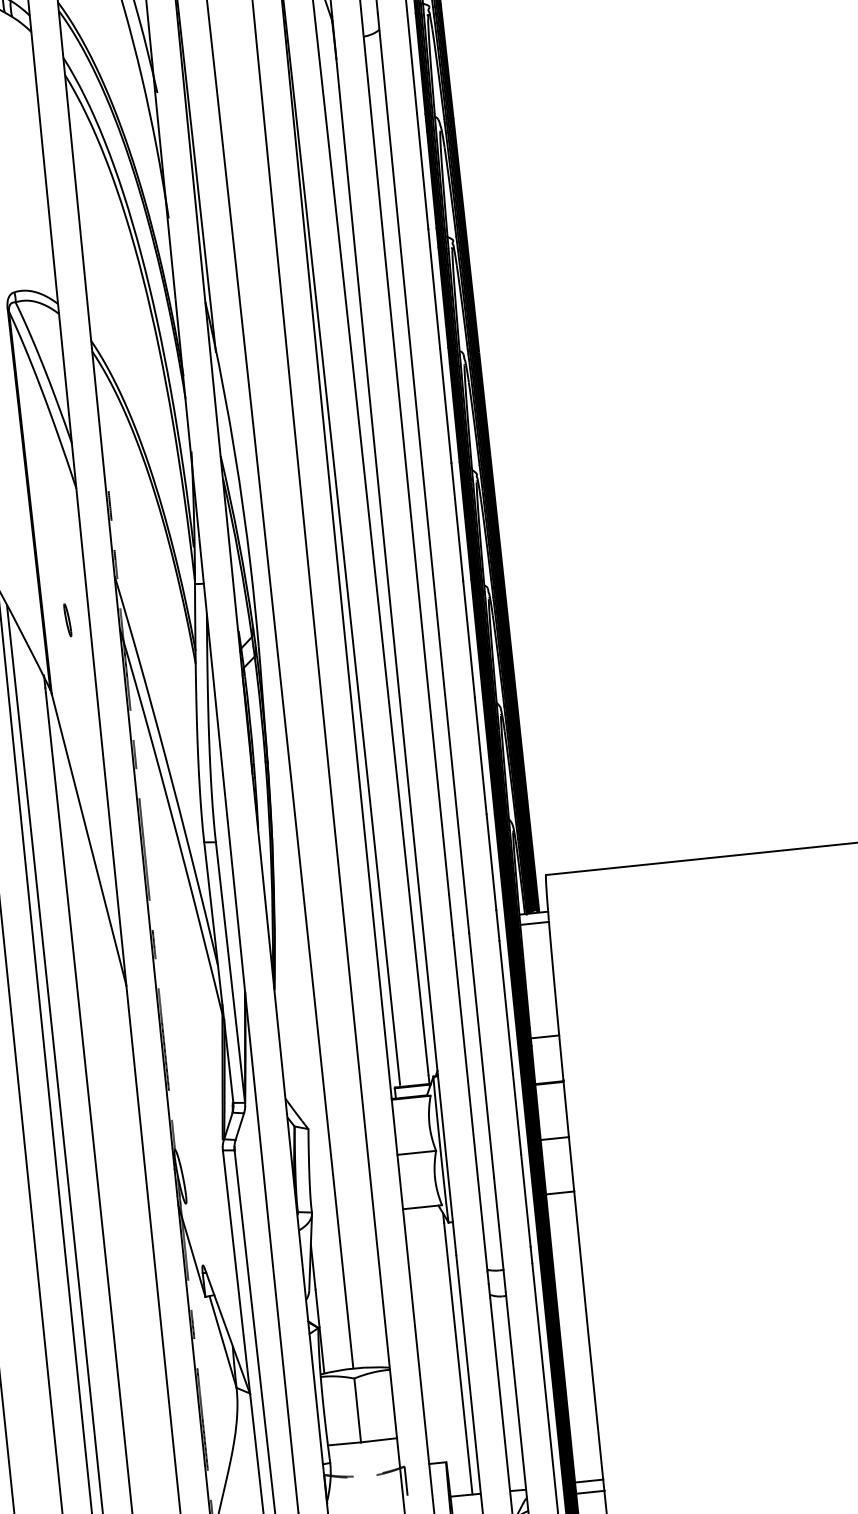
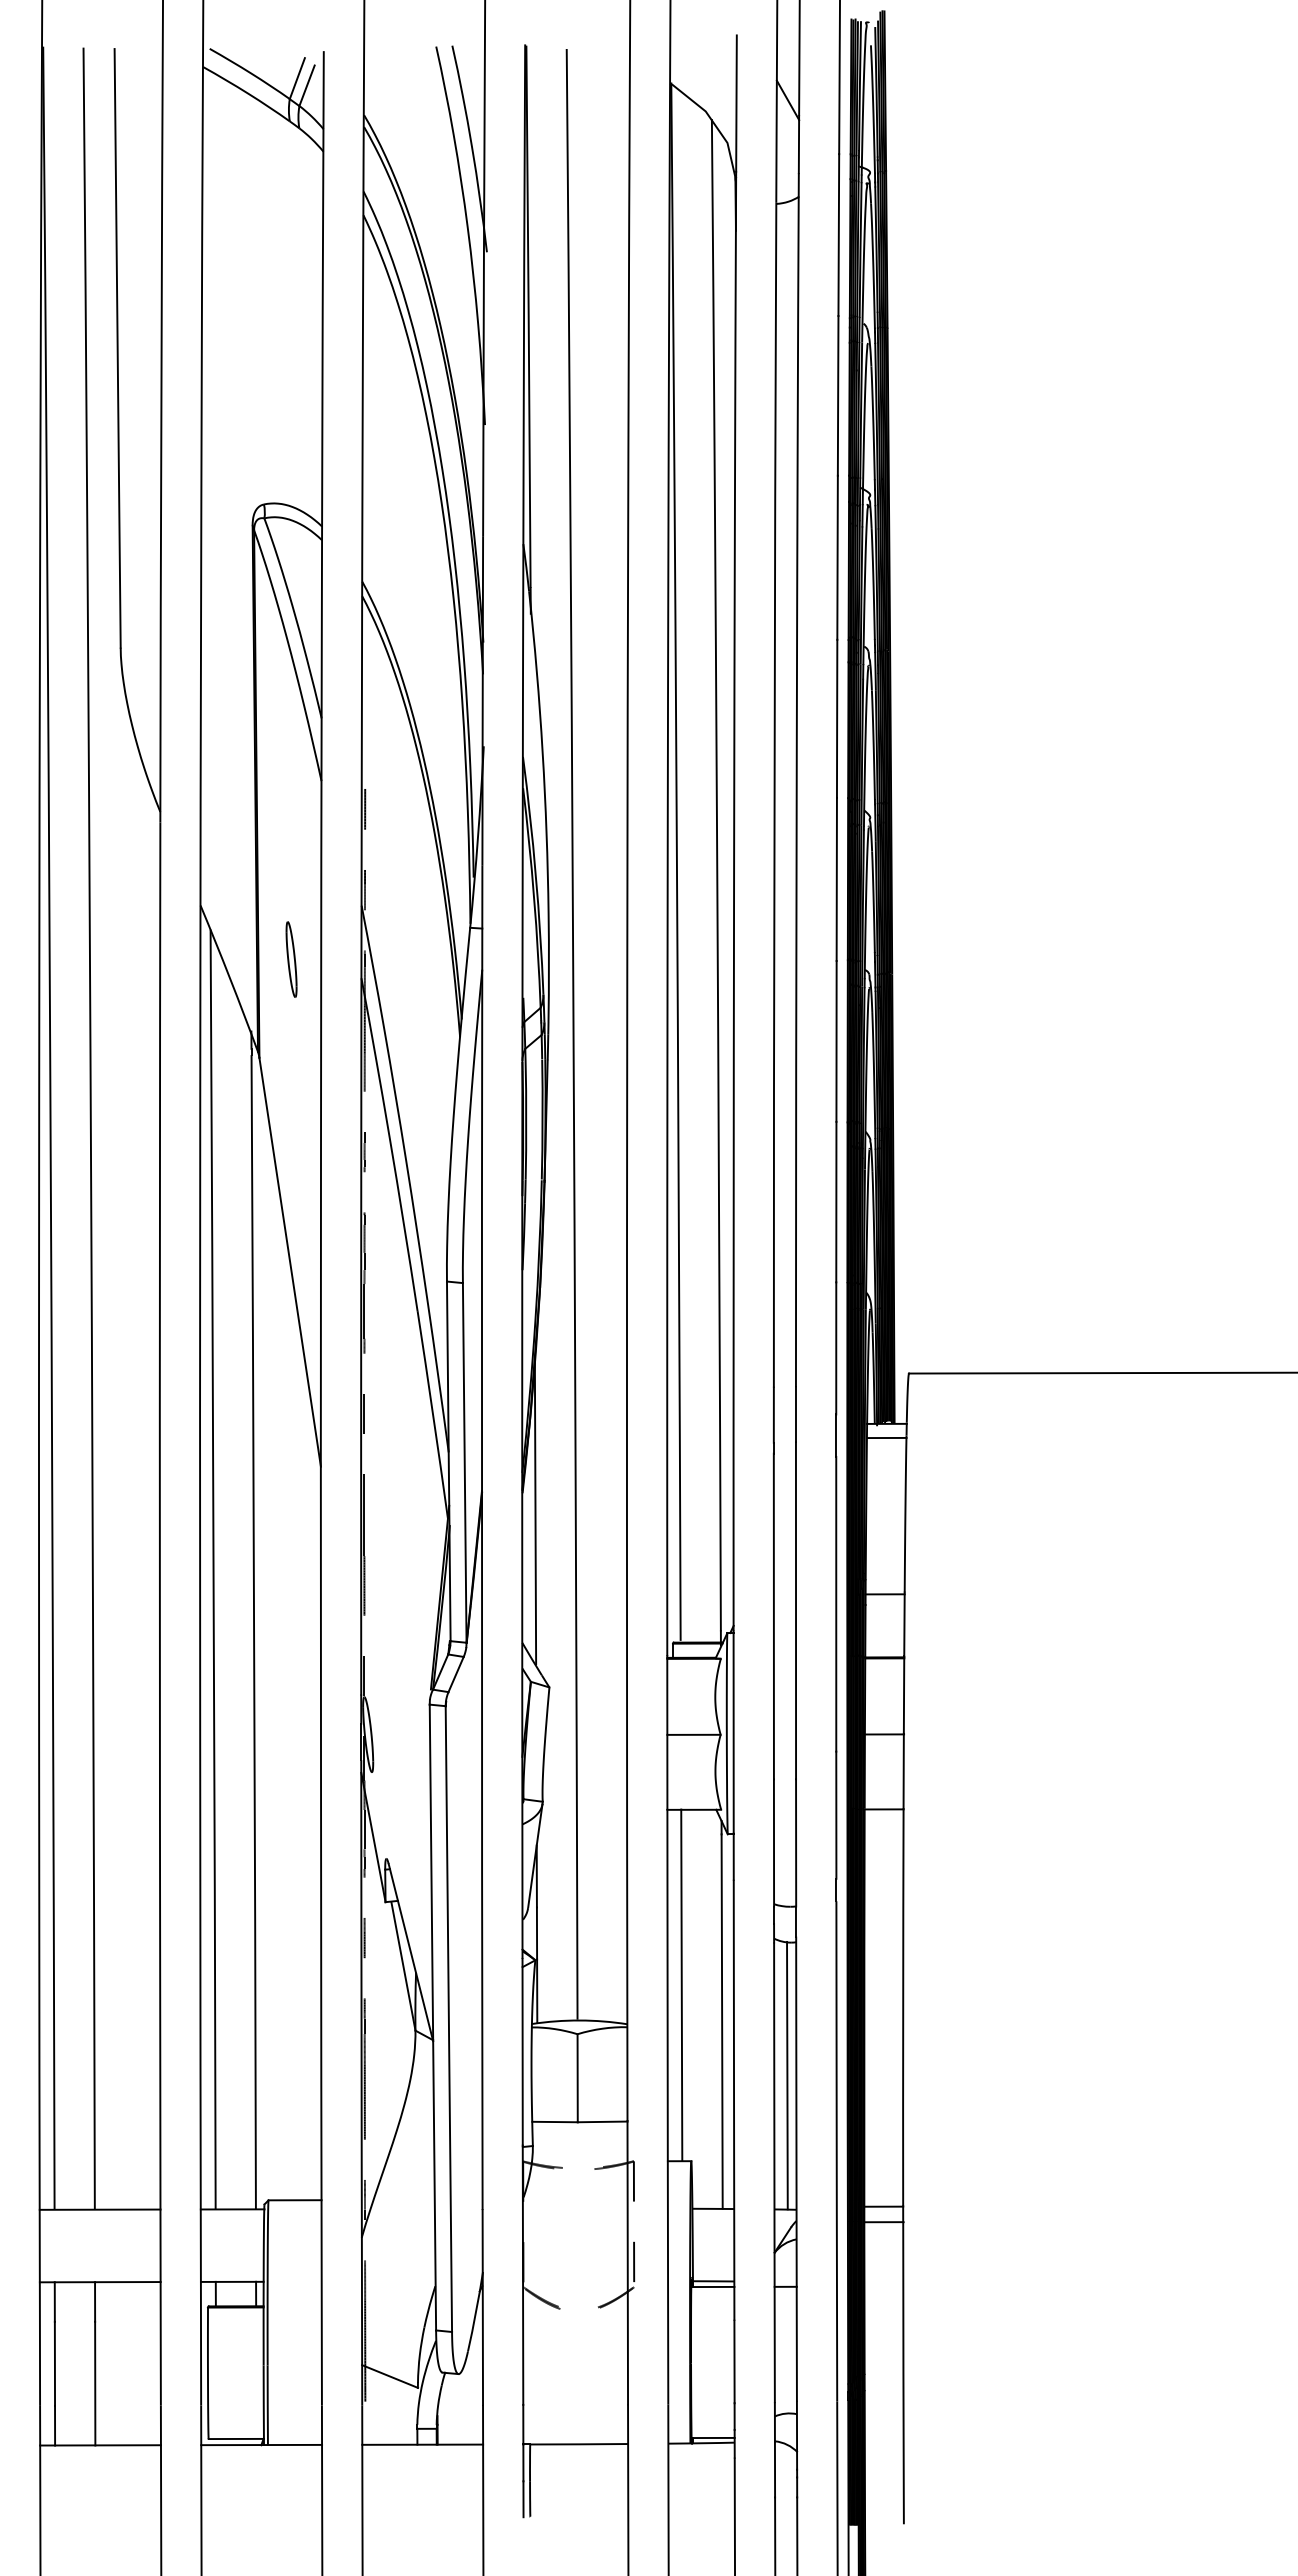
part: (67, 620) -> (291, 959), size x1.67
line: (285, 1004) -> (535, 1513), added
line: (426, 1334) -> (681, 1984), added
line: (509, 1393) -> (787, 2075), added

